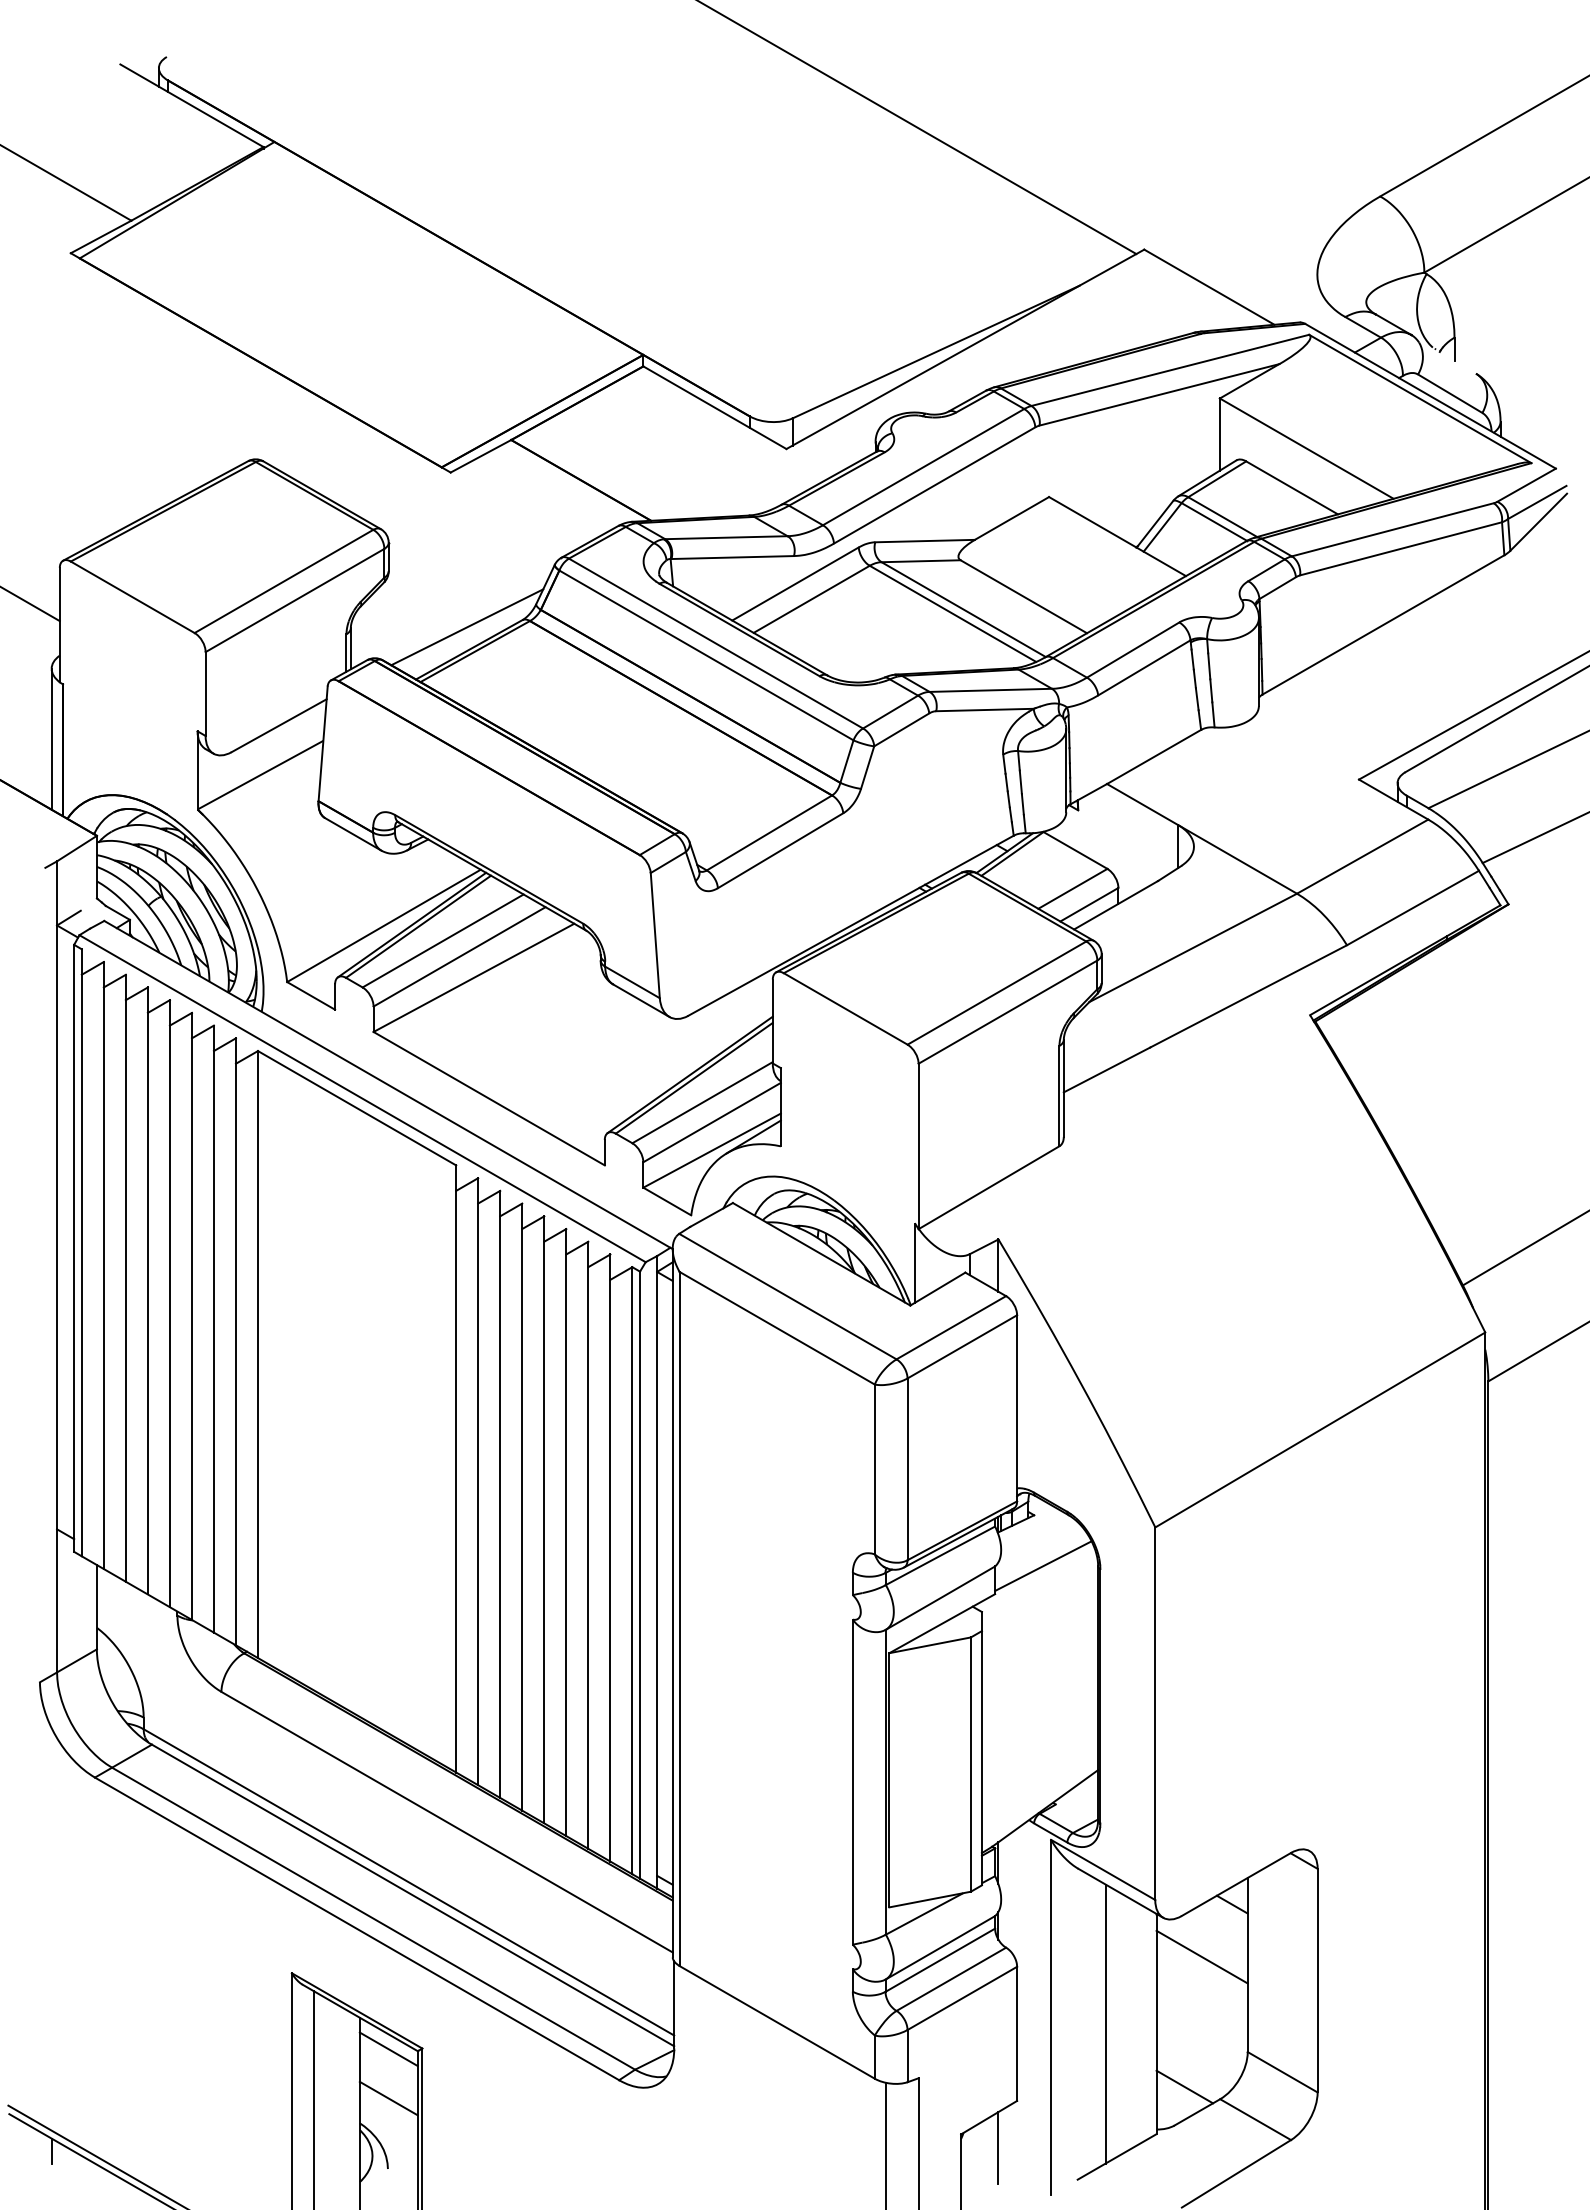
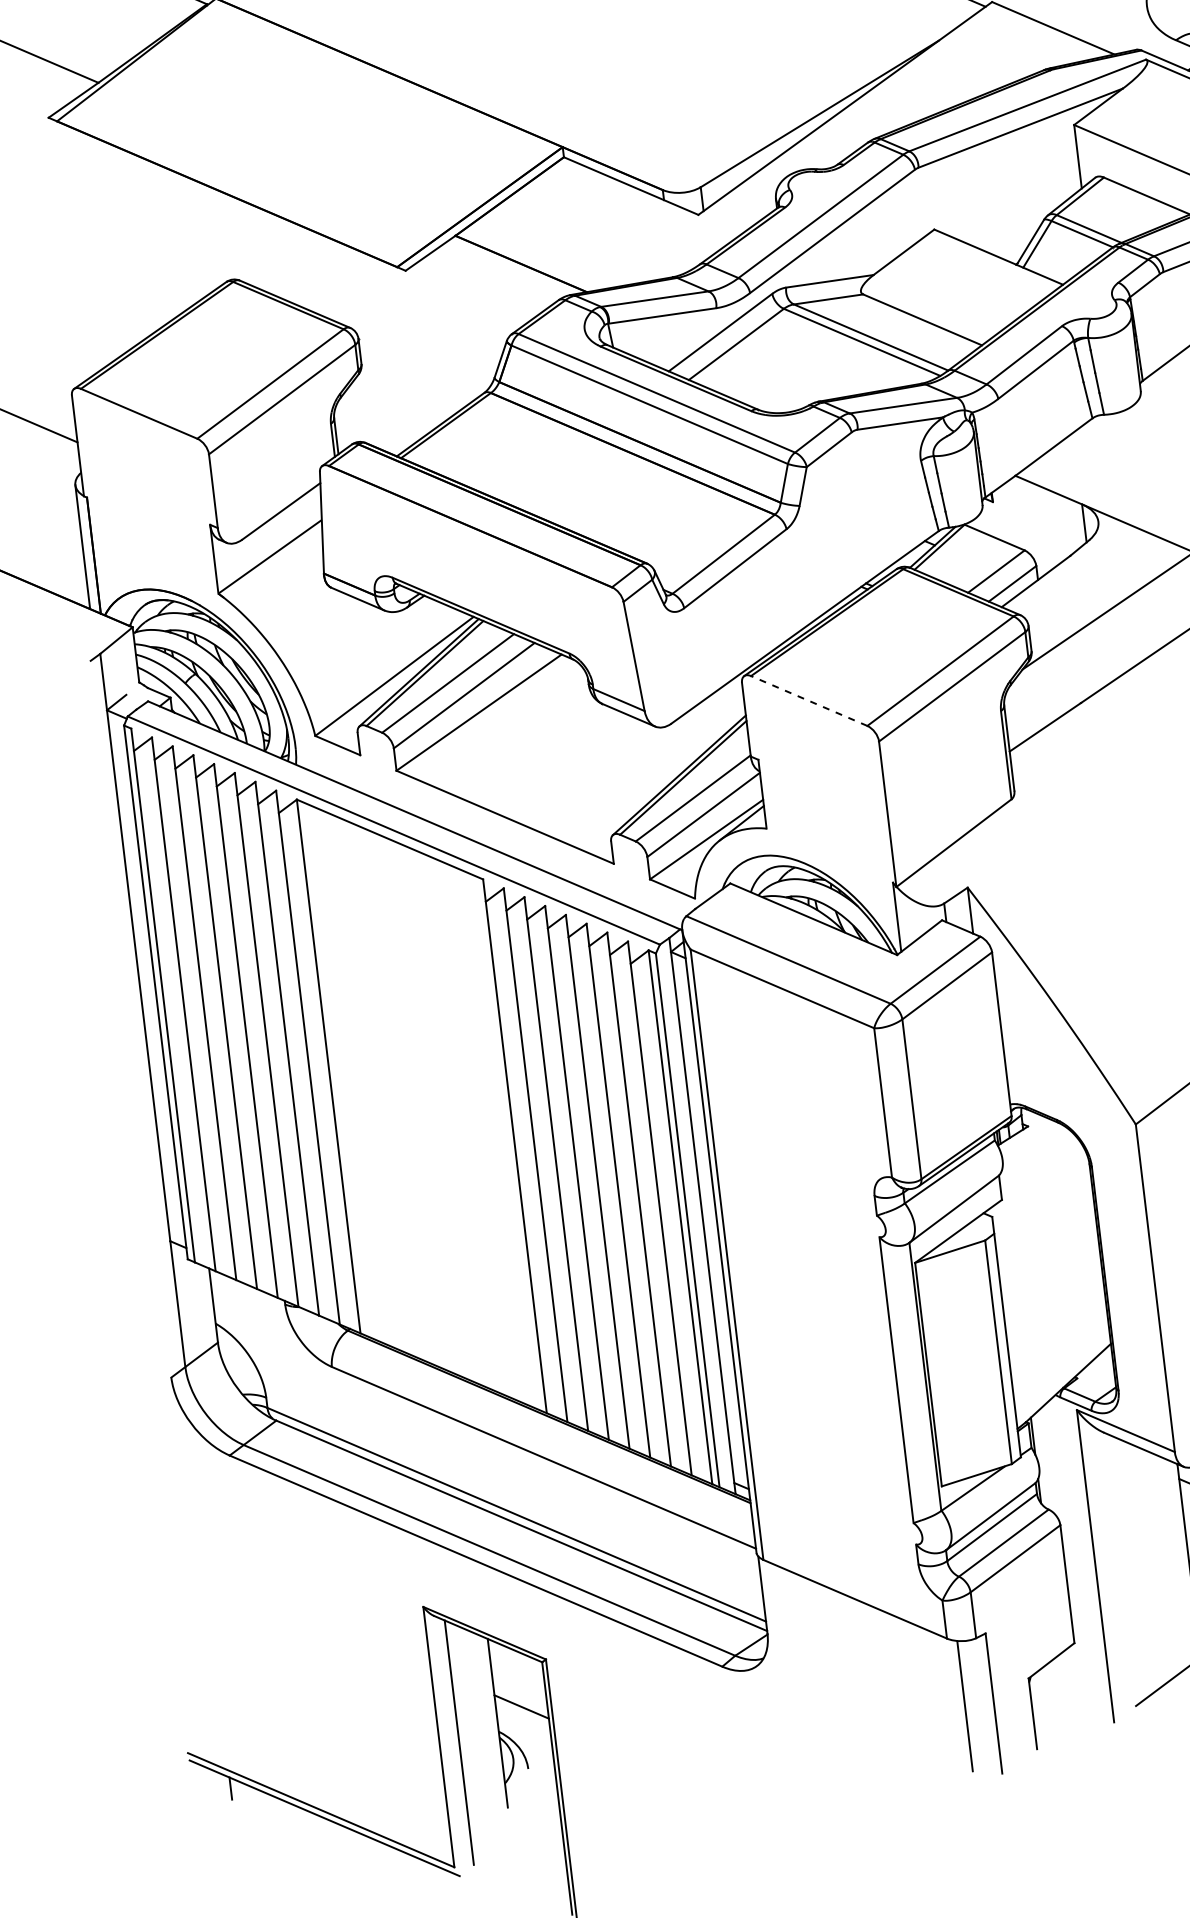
line: (467, 627) -> (436, 405), removed
line: (845, 1008) -> (808, 700), solid -> dashed
line: (1043, 1565) -> (1041, 1169), removed
line: (1105, 2023) -> (1144, 1565), removed
line: (388, 2049) -> (516, 1663), removed
line: (998, 2147) -> (1062, 1686), removed

